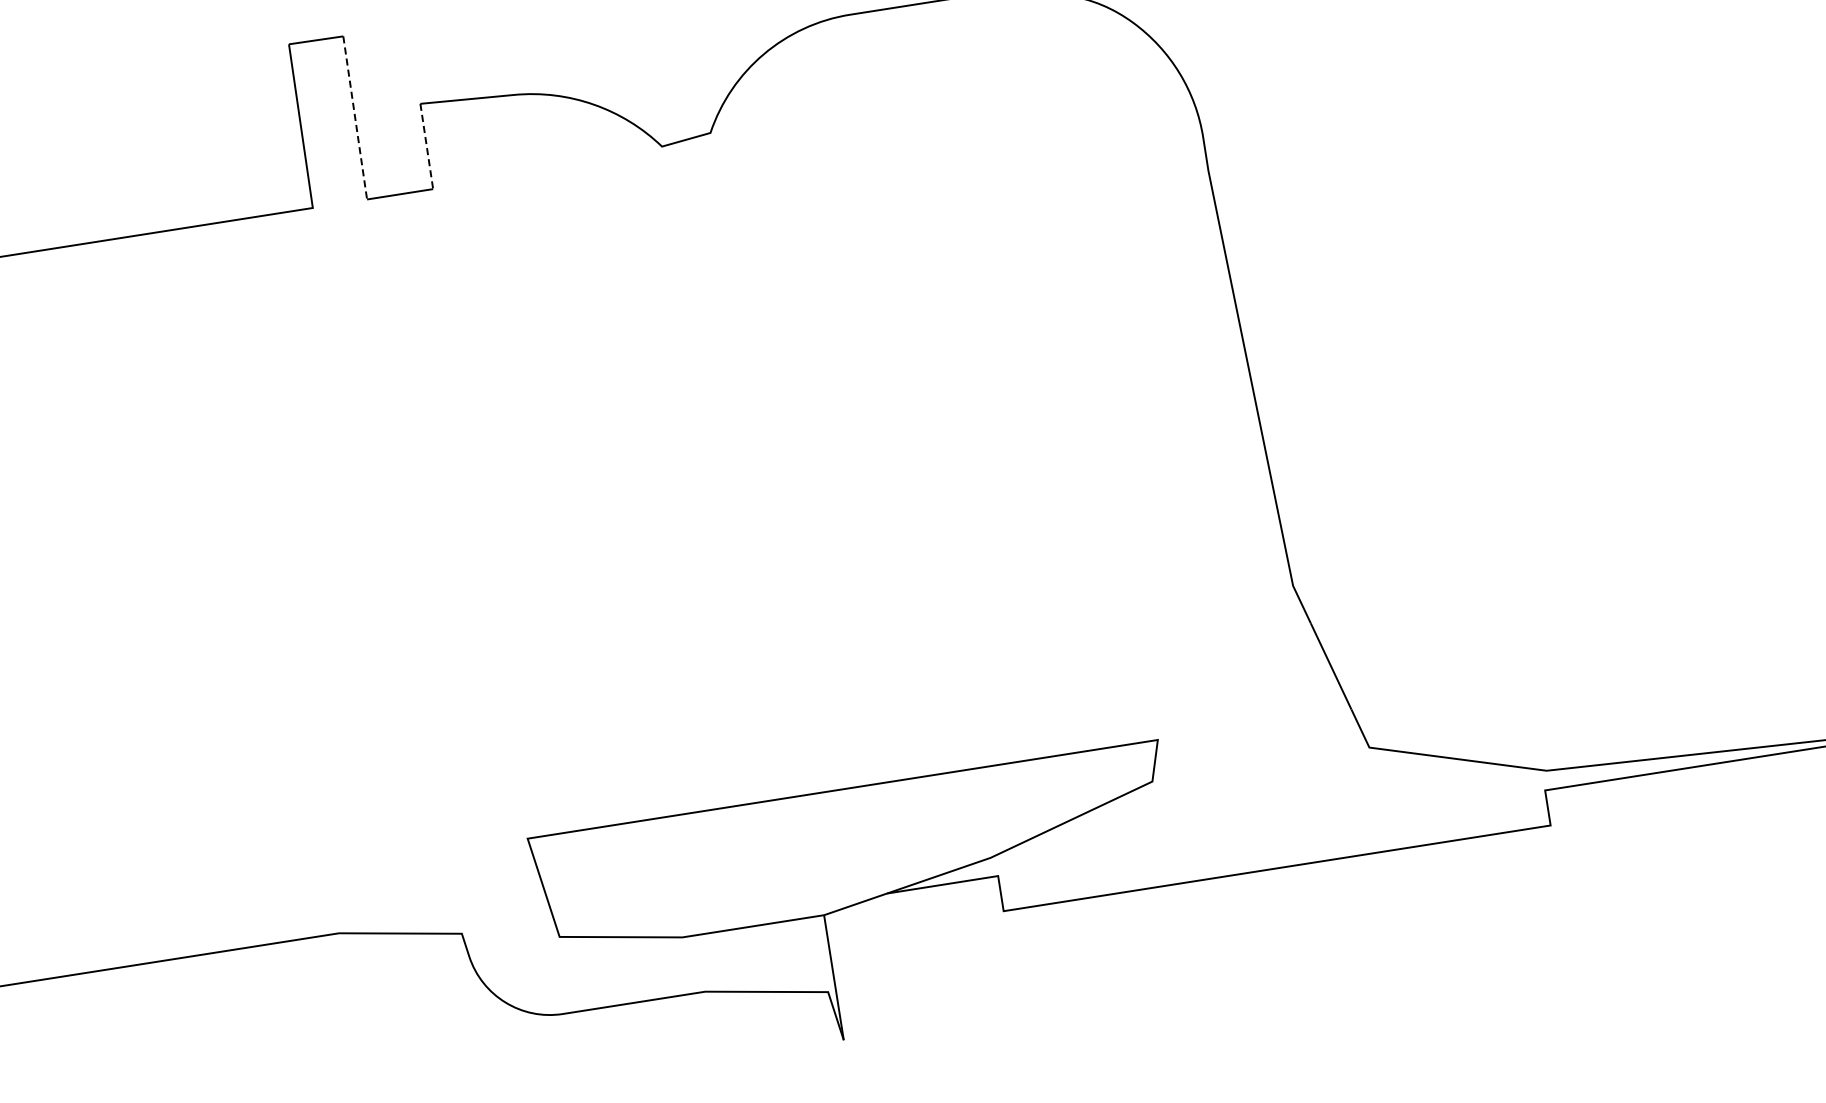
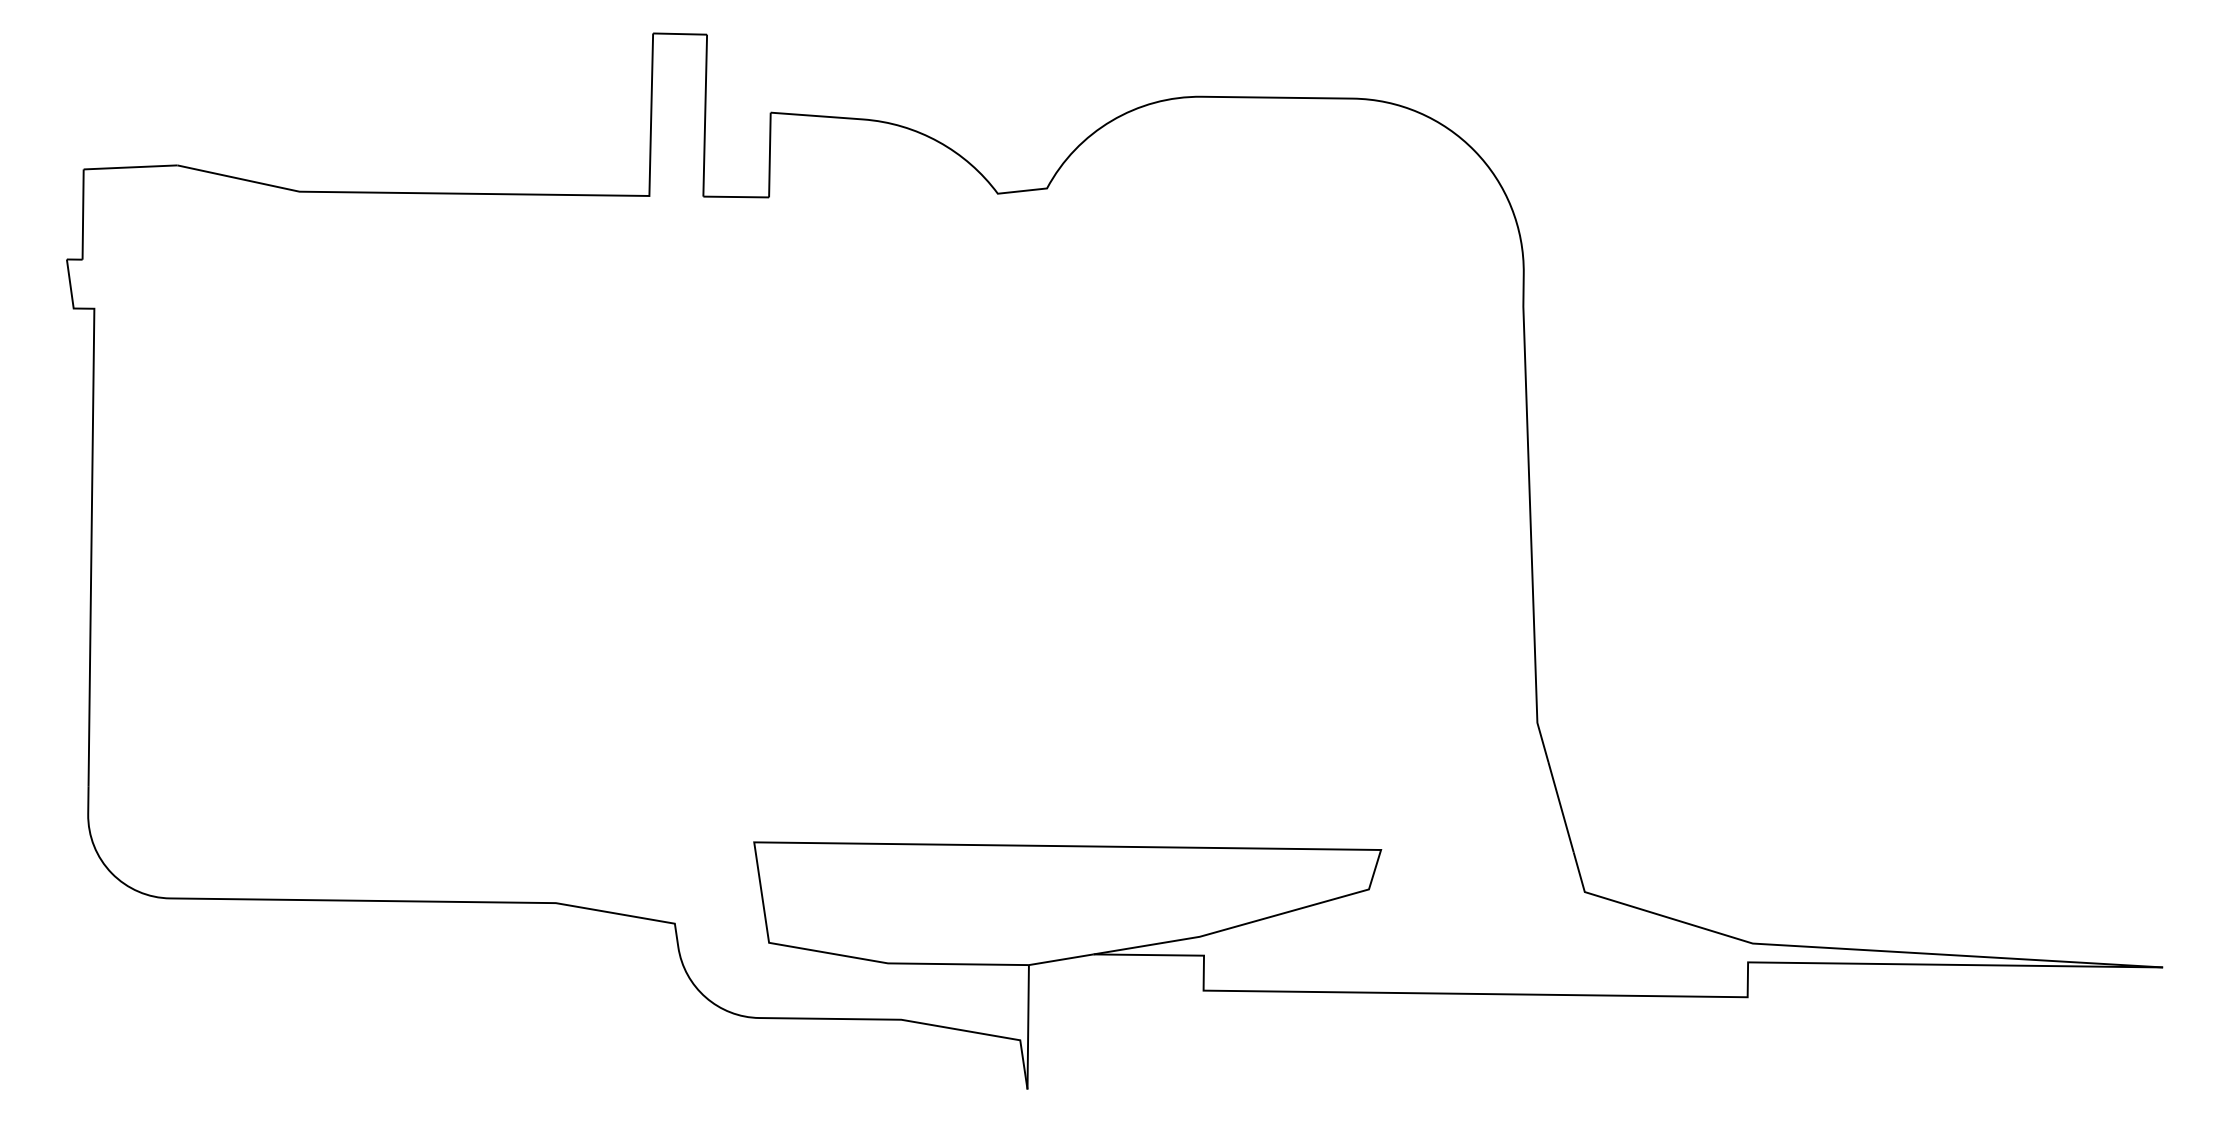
line: (355, 117) -> (705, 115), dashed -> solid
line: (426, 147) -> (769, 155), dashed -> solid

